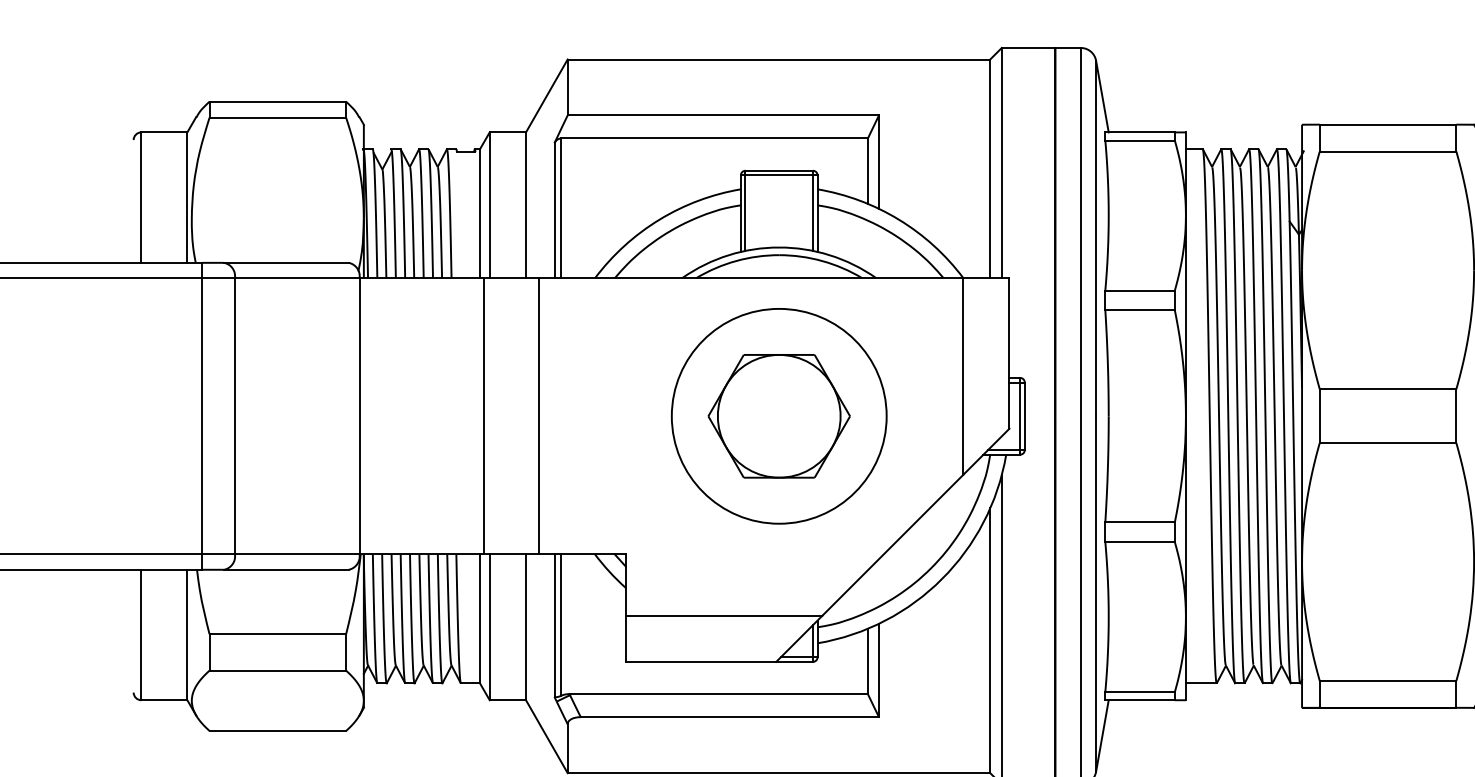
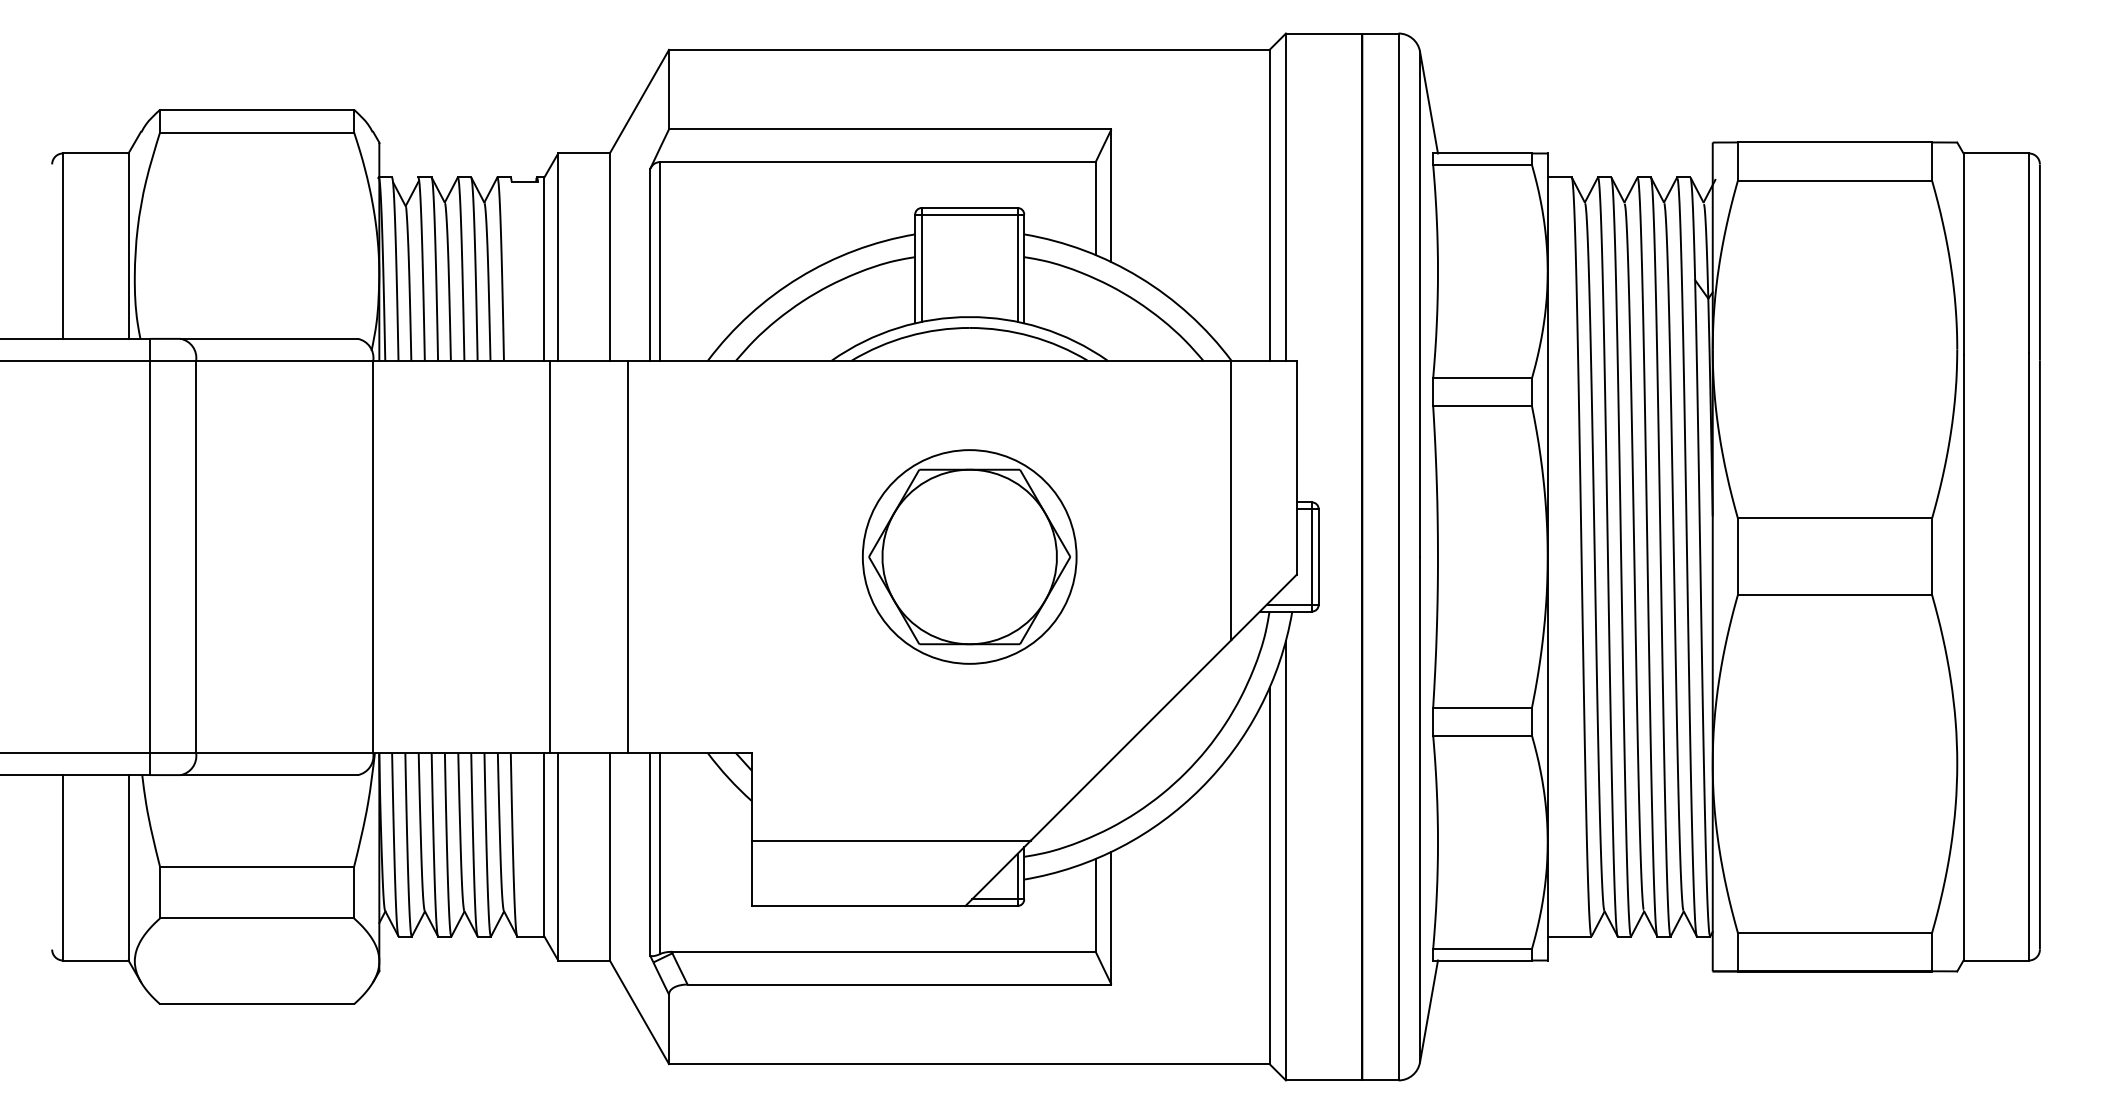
circle: (779, 415) -> (969, 556), size x0.7

